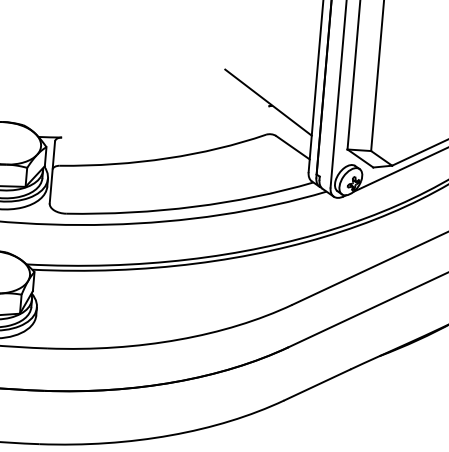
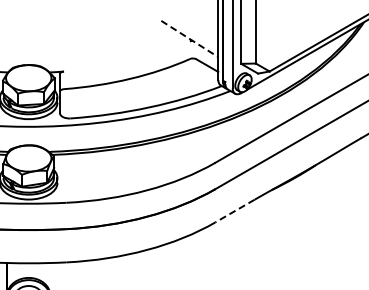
line: (267, 103) -> (189, 39), solid -> dashed
line: (316, 385) -> (234, 211), solid -> dashed

